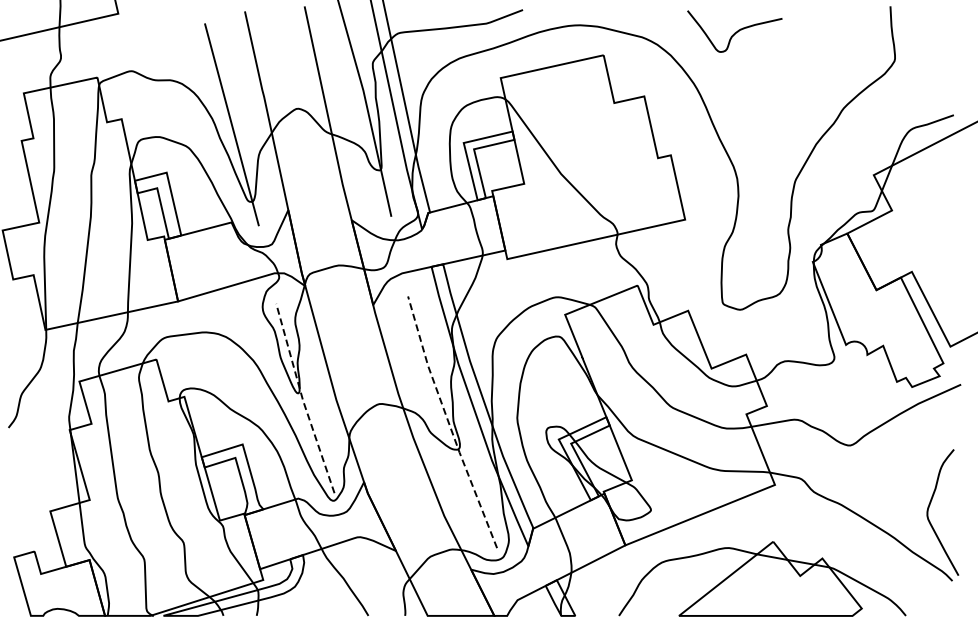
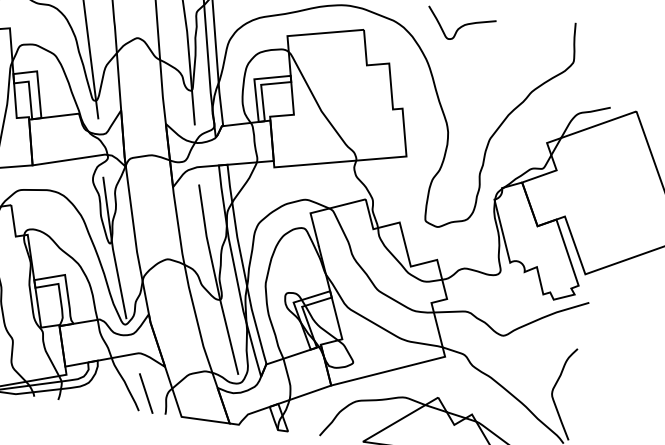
line: (302, 399) -> (112, 248), dashed -> solid
line: (448, 422) -> (215, 279), dashed -> solid
line: (375, 590) -> (146, 393), added

